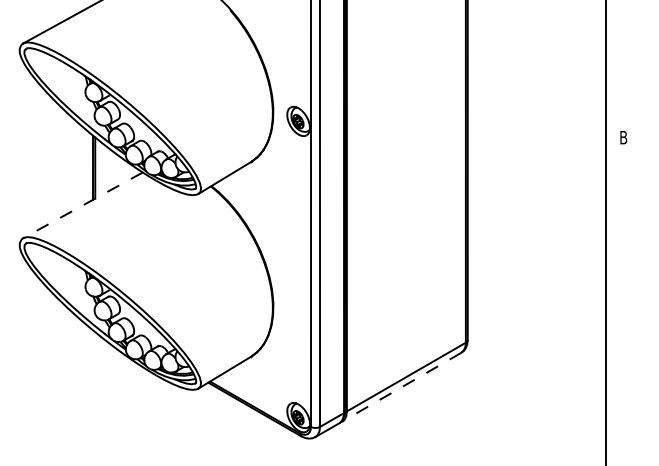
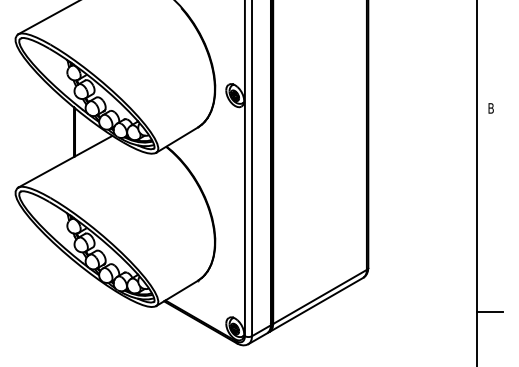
line: (82, 205) -> (65, 161), dashed -> solid
line: (401, 387) -> (316, 305), dashed -> solid
line: (622, 396) -> (490, 312), added

